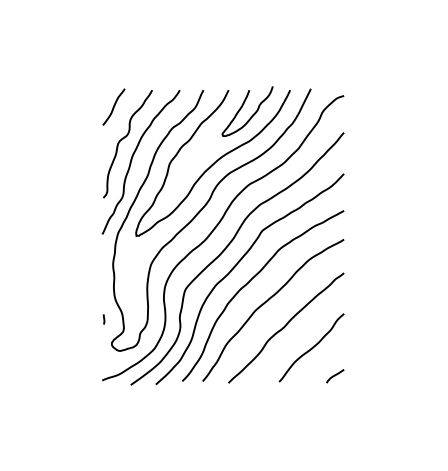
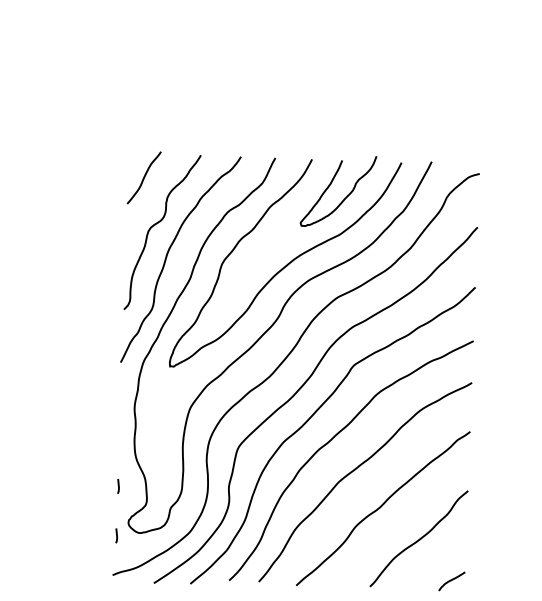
curve: (103, 353) -> (115, 535), added

